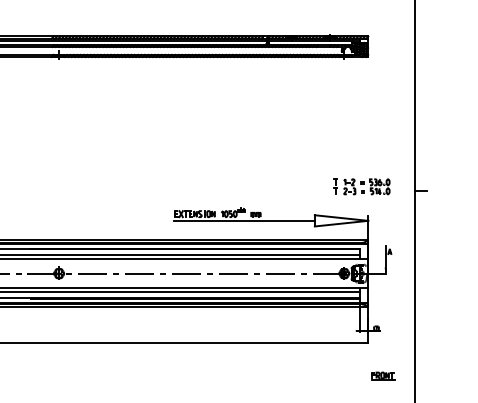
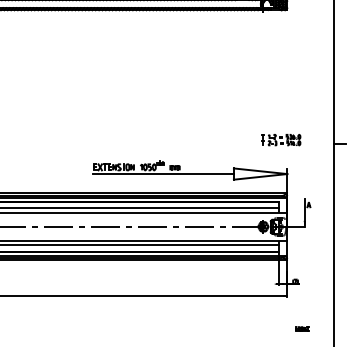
part: (361, 186) -> (280, 139), size x0.7
part: (383, 375) -> (302, 328), size x0.6

